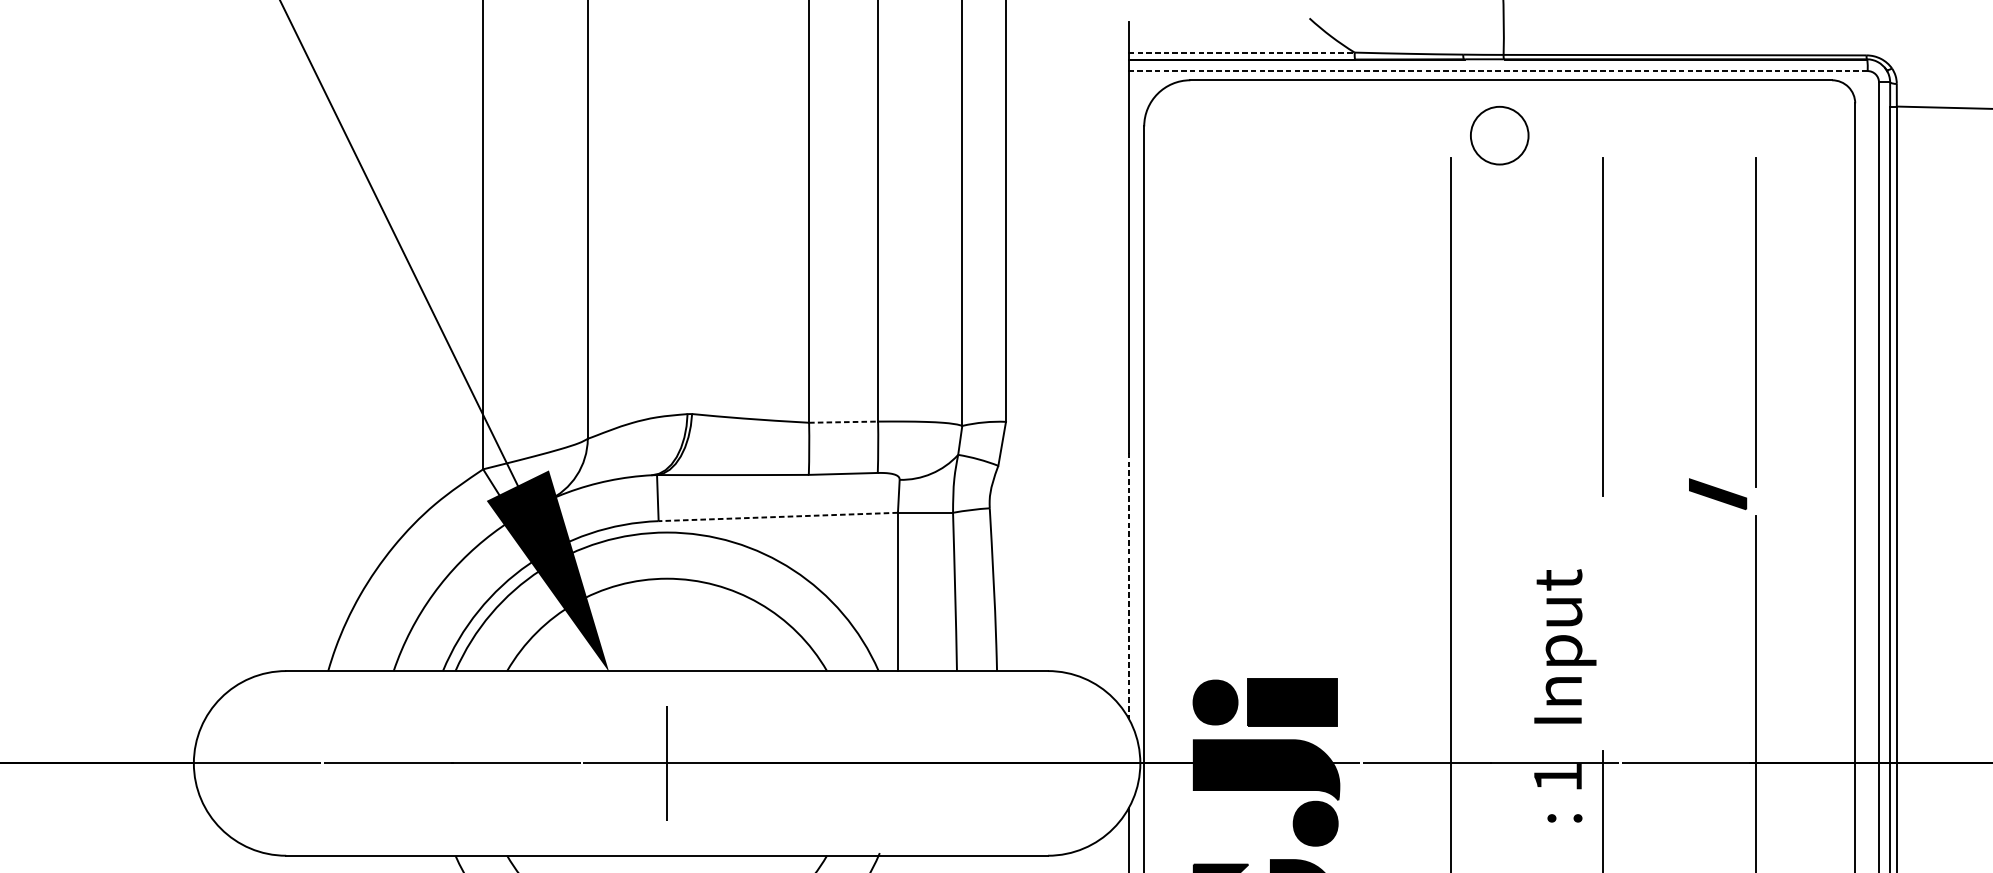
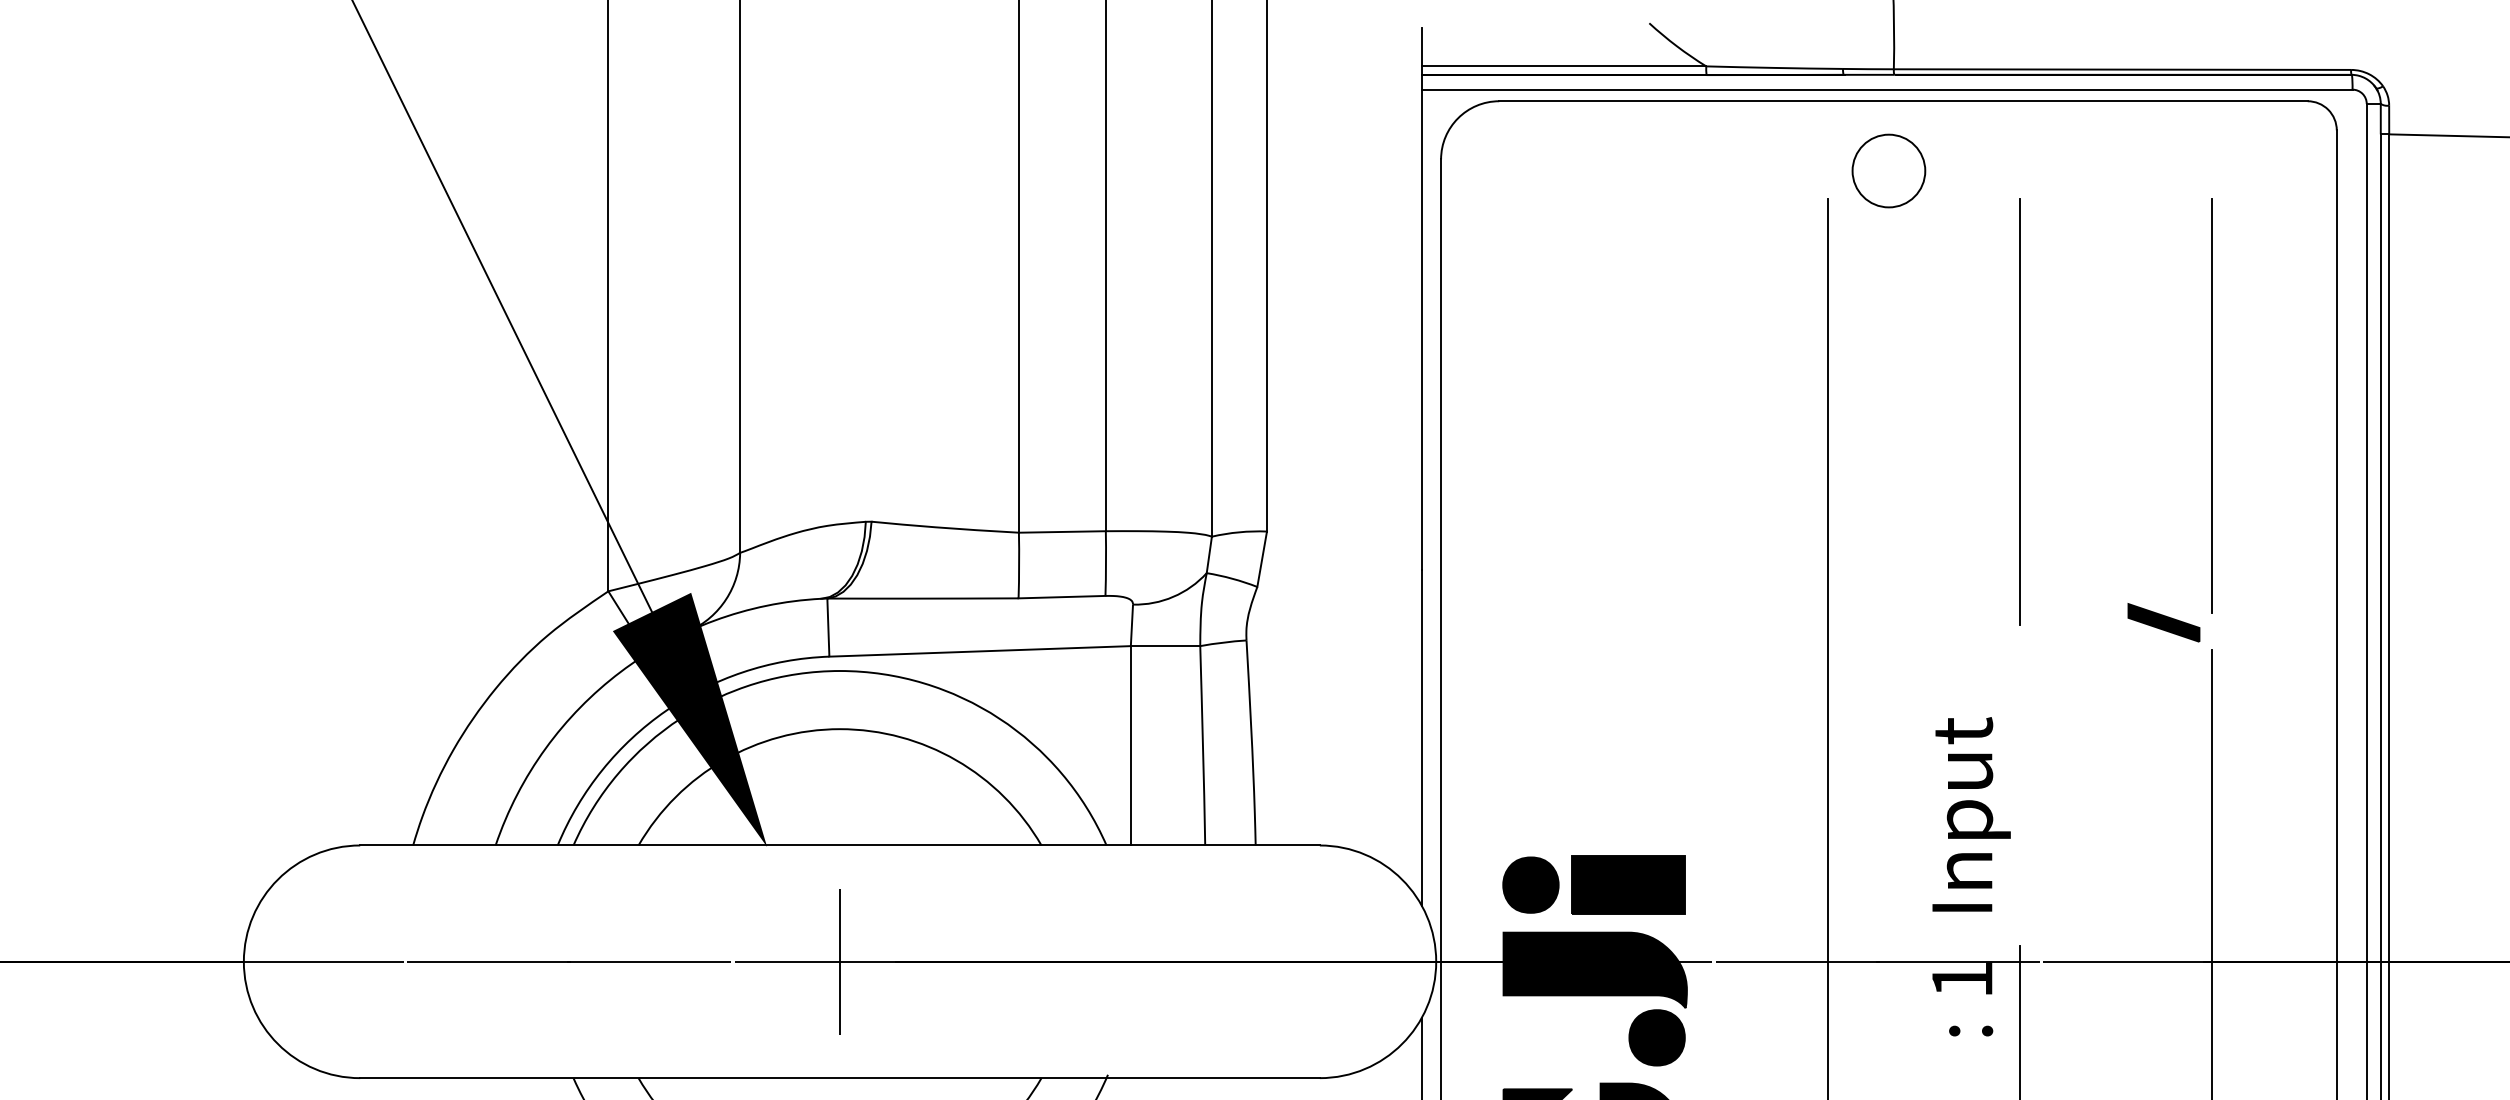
line: (1242, 52) -> (1564, 66), dashed -> solid
line: (1497, 70) -> (1886, 89), dashed -> solid
line: (843, 421) -> (1062, 531), dashed -> solid
line: (778, 517) -> (980, 651), dashed -> solid
line: (1128, 586) -> (1421, 738), dashed -> solid

